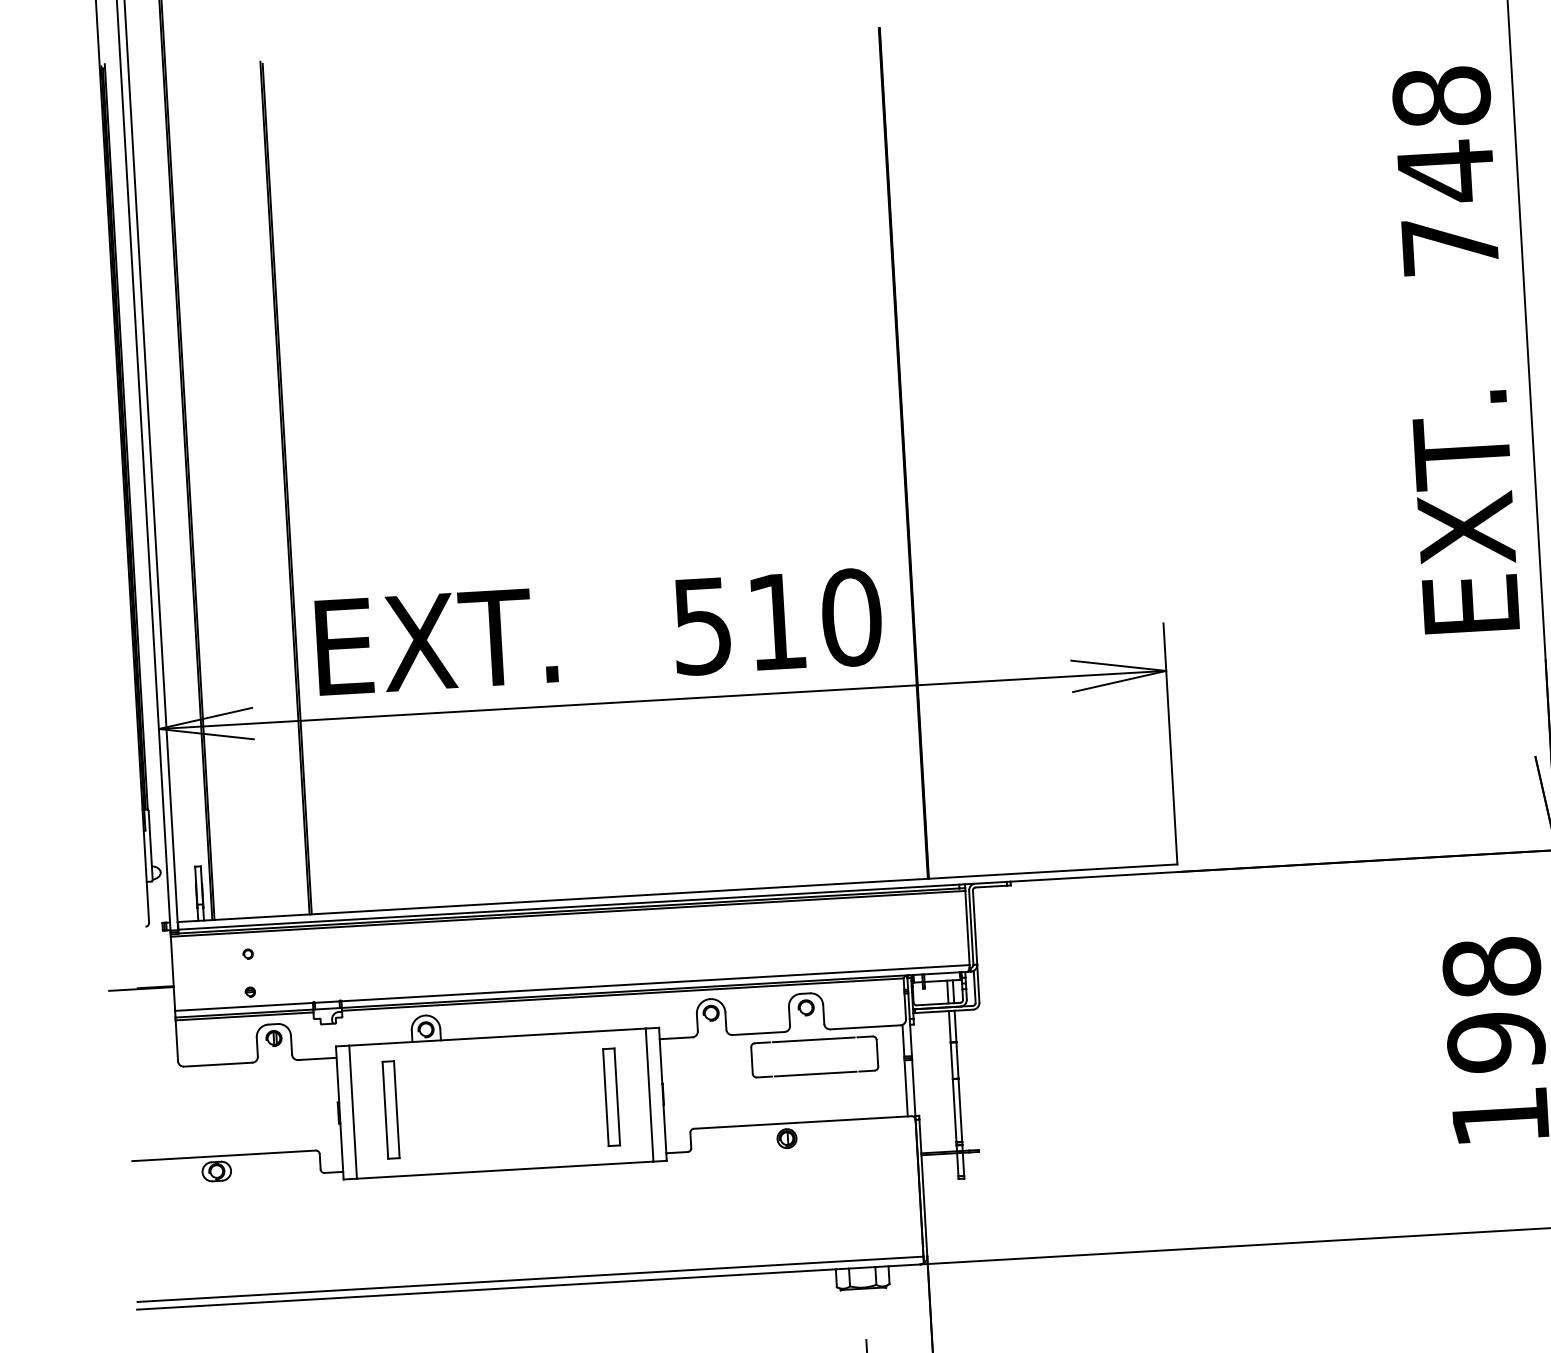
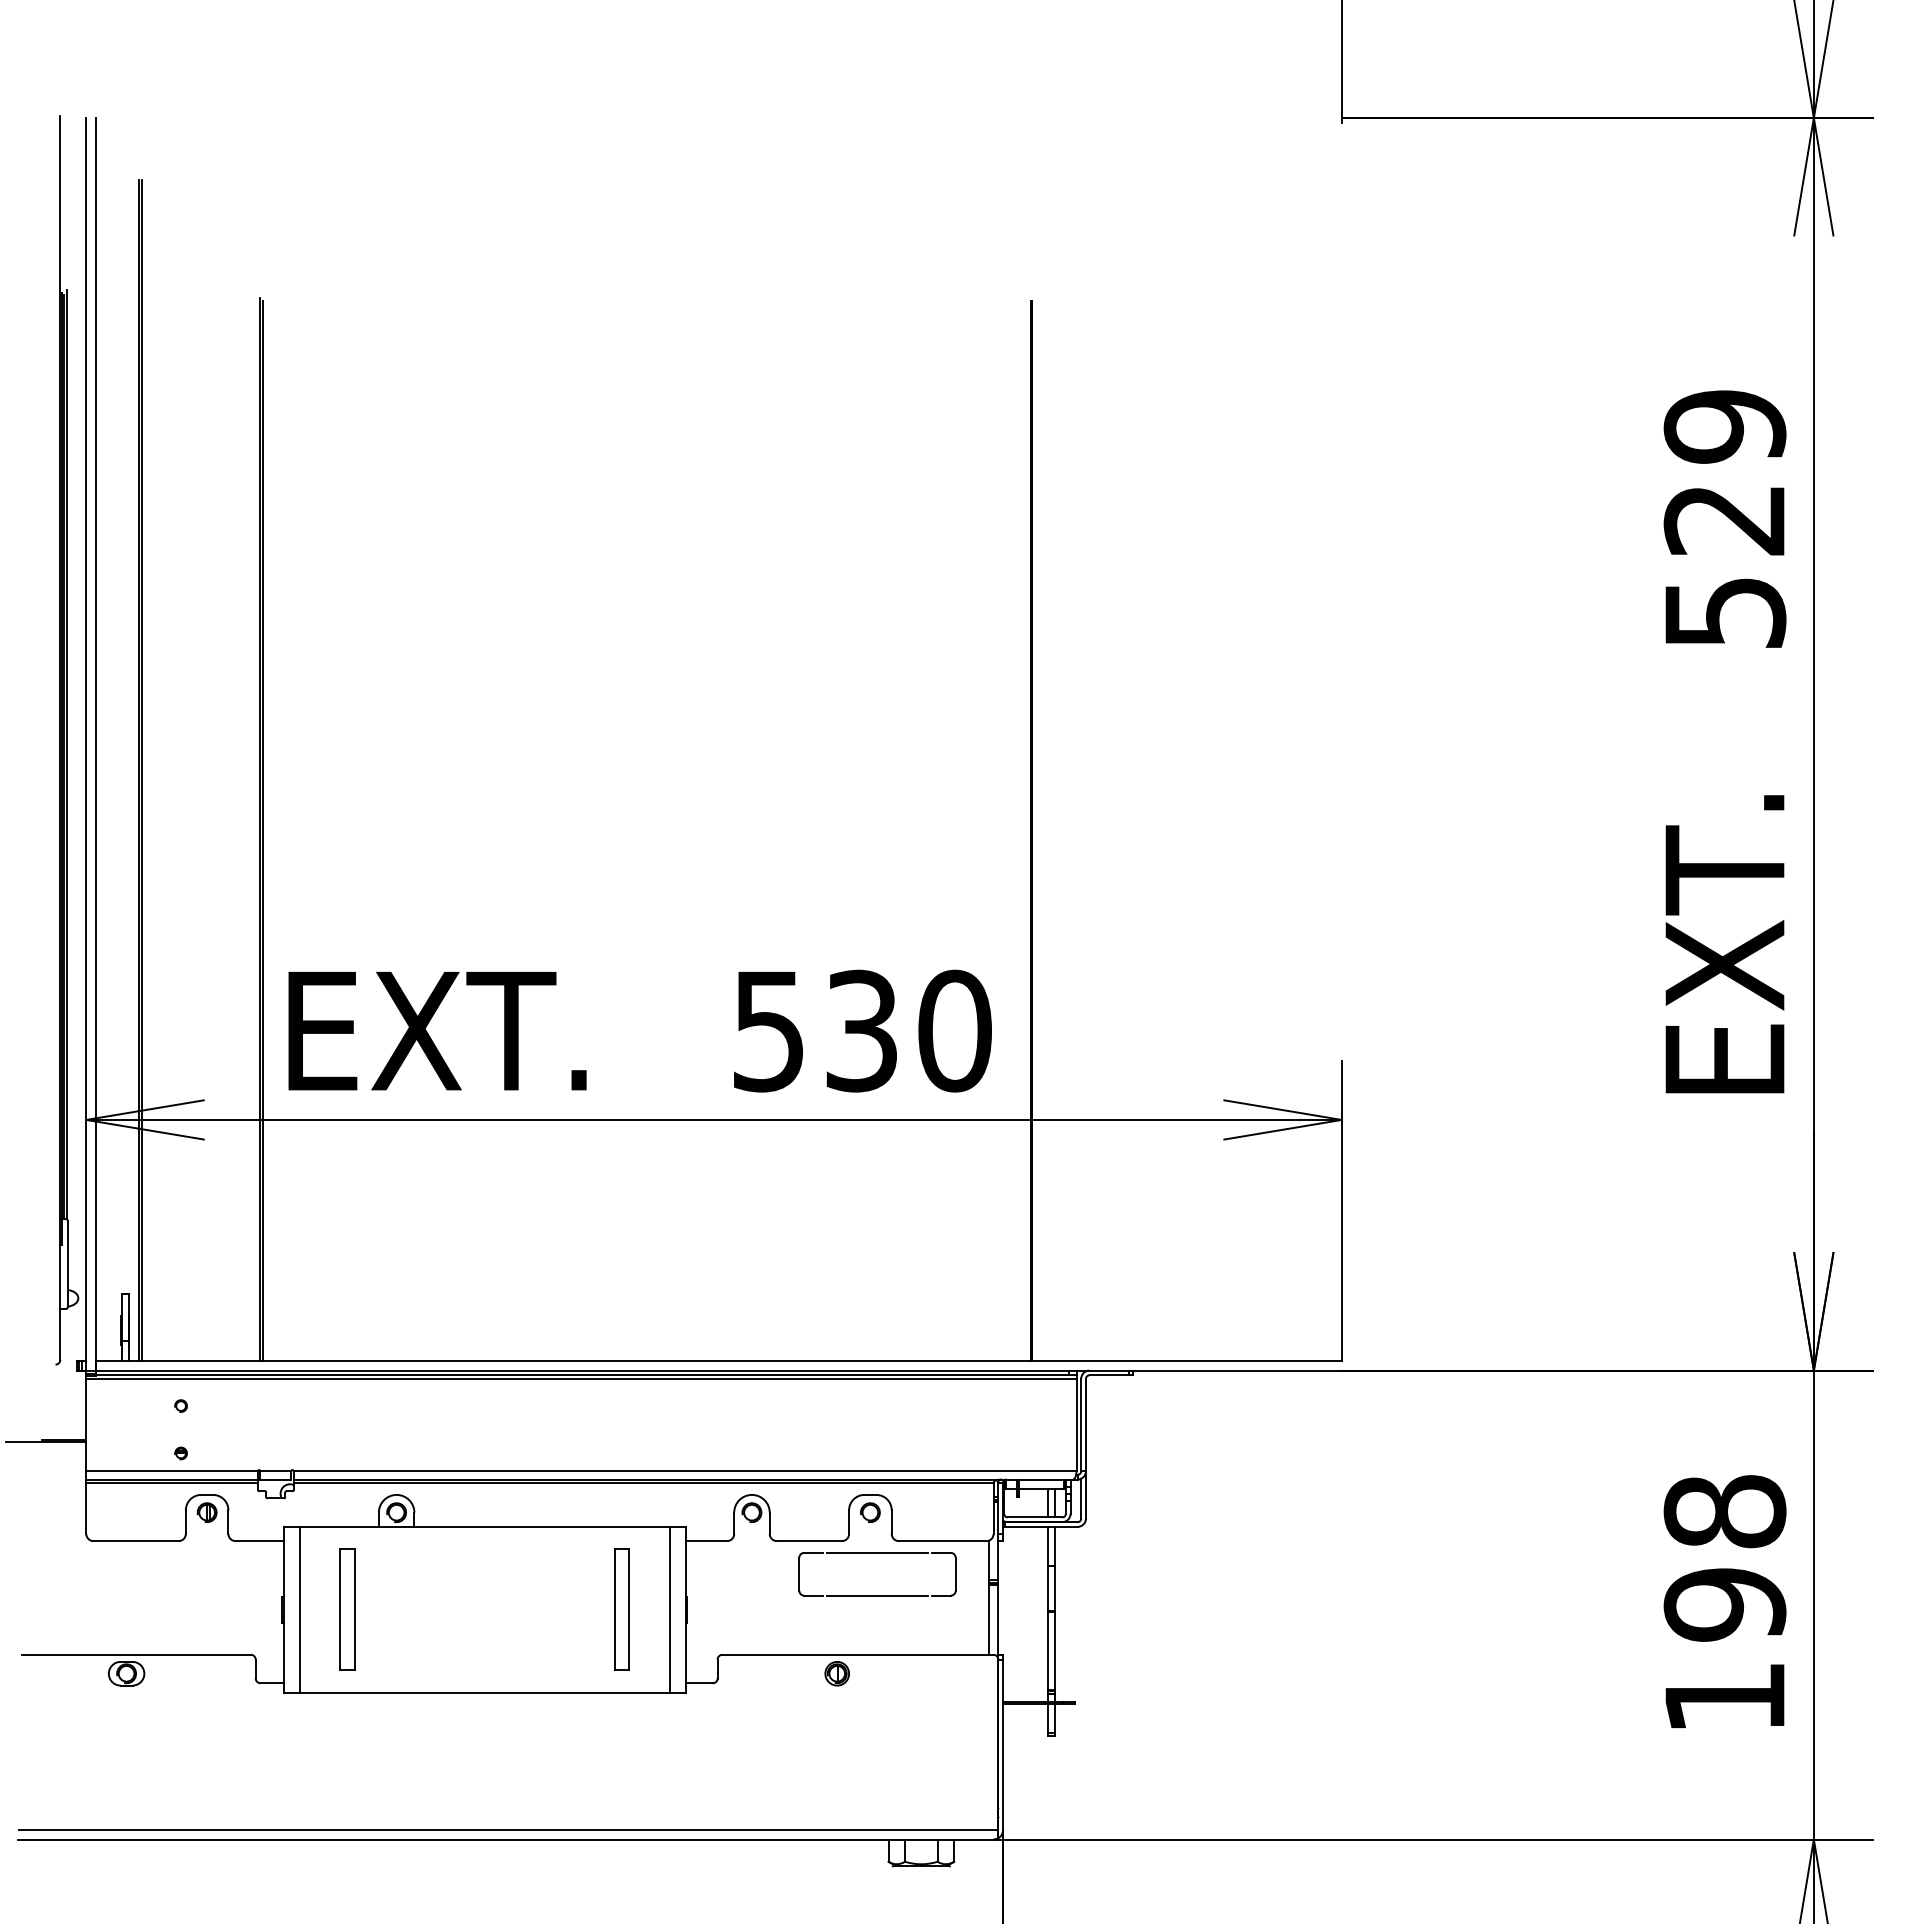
text: (1445, 170) -> (1724, 518), 748 -> 529
text: (776, 621) -> (861, 1030), 510 -> 530

